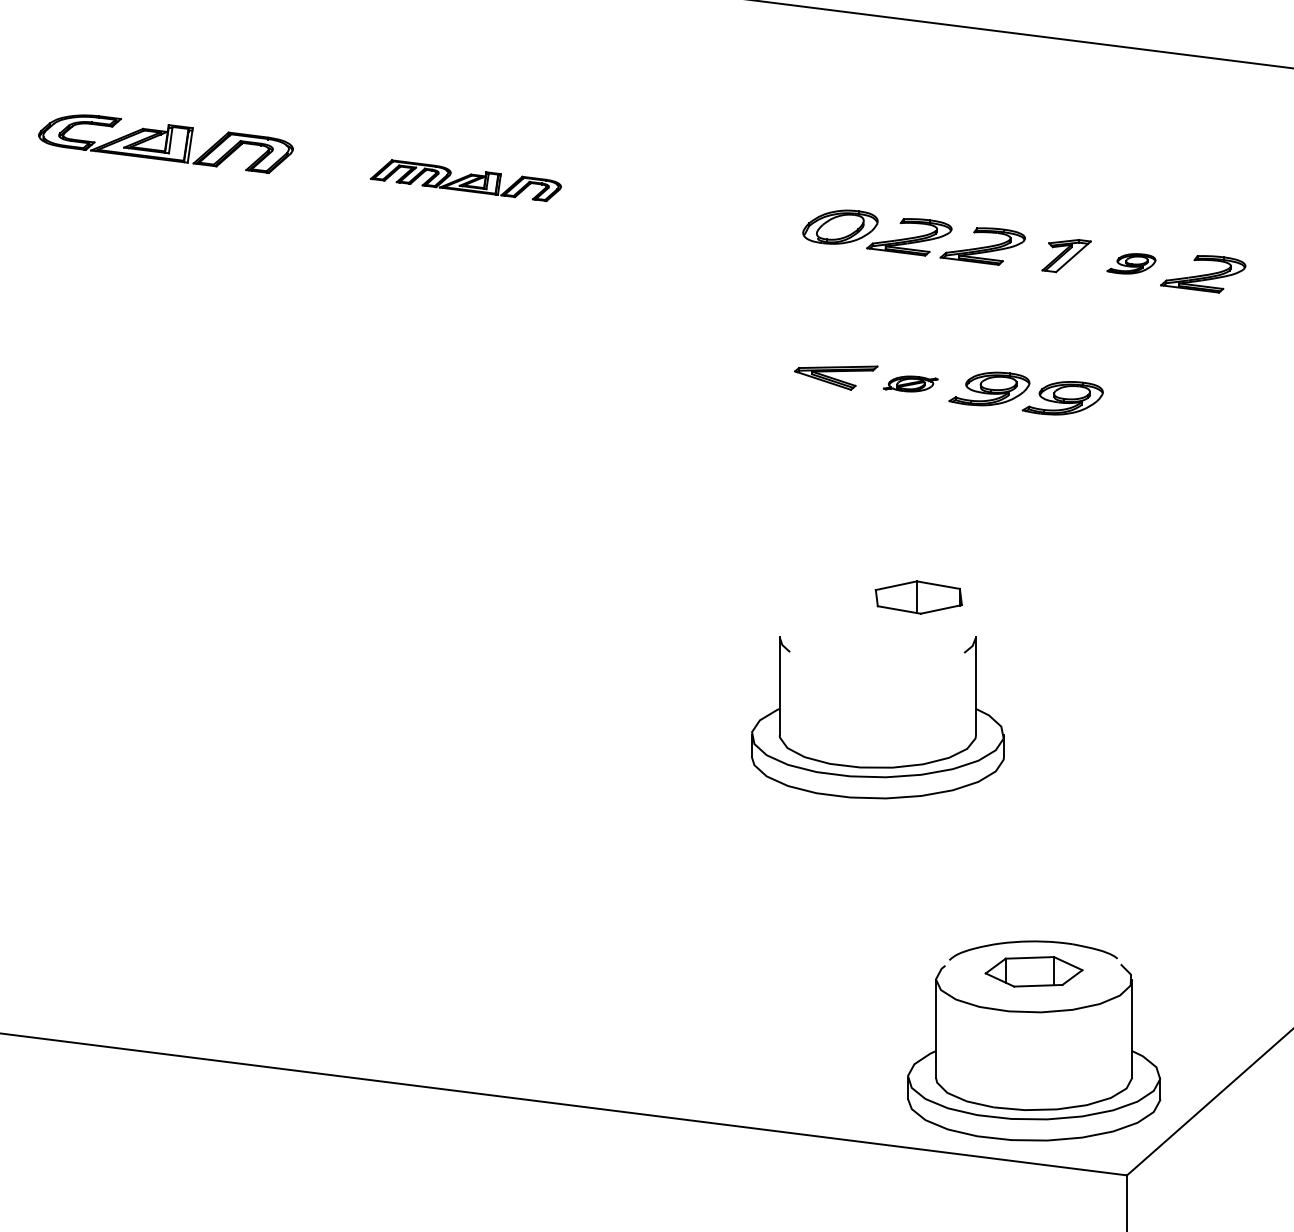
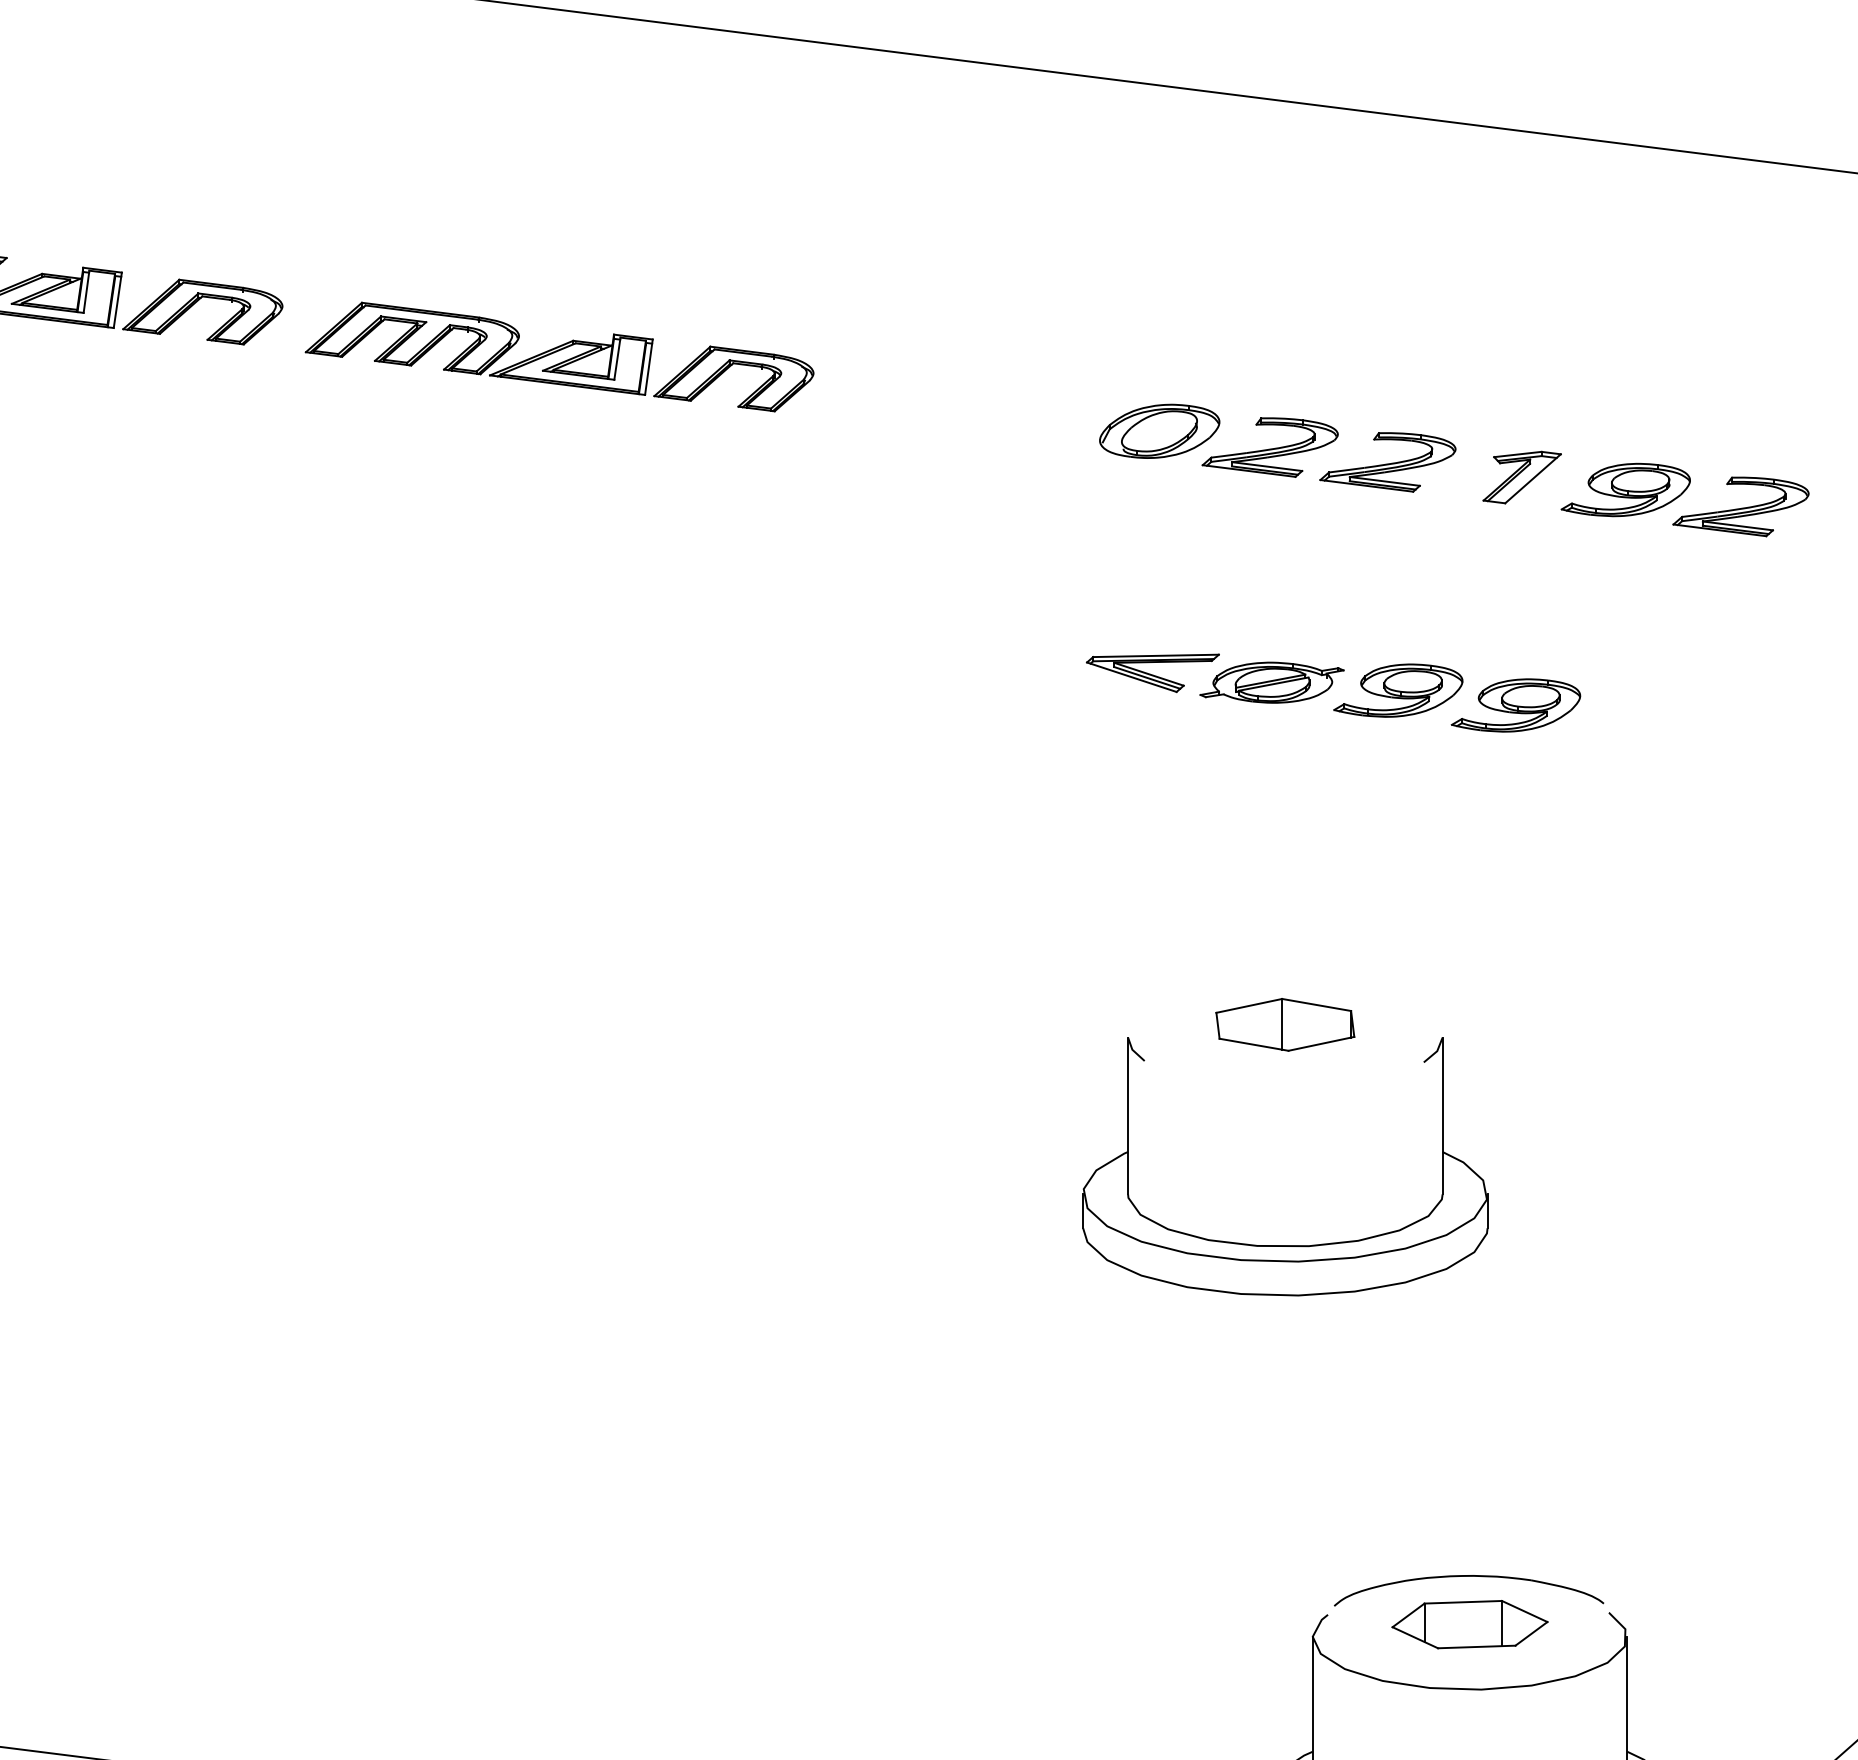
part: (465, 180) -> (558, 356), size x1.67
part: (1131, 263) -> (1626, 489), size x1.67
part: (910, 383) -> (1271, 681), size x1.67
part: (877, 766) -> (1284, 1244), moved

